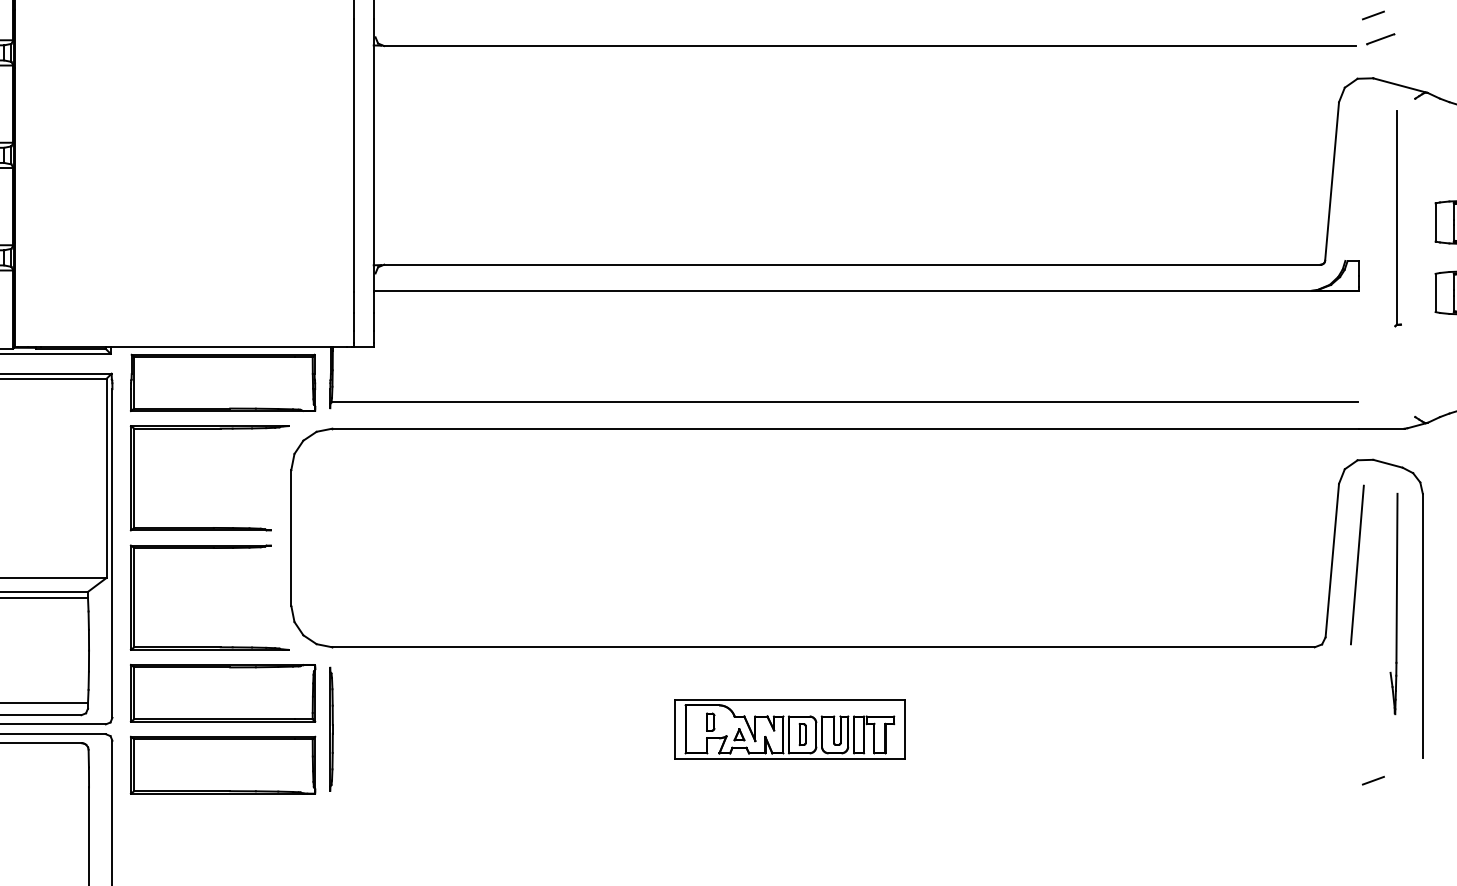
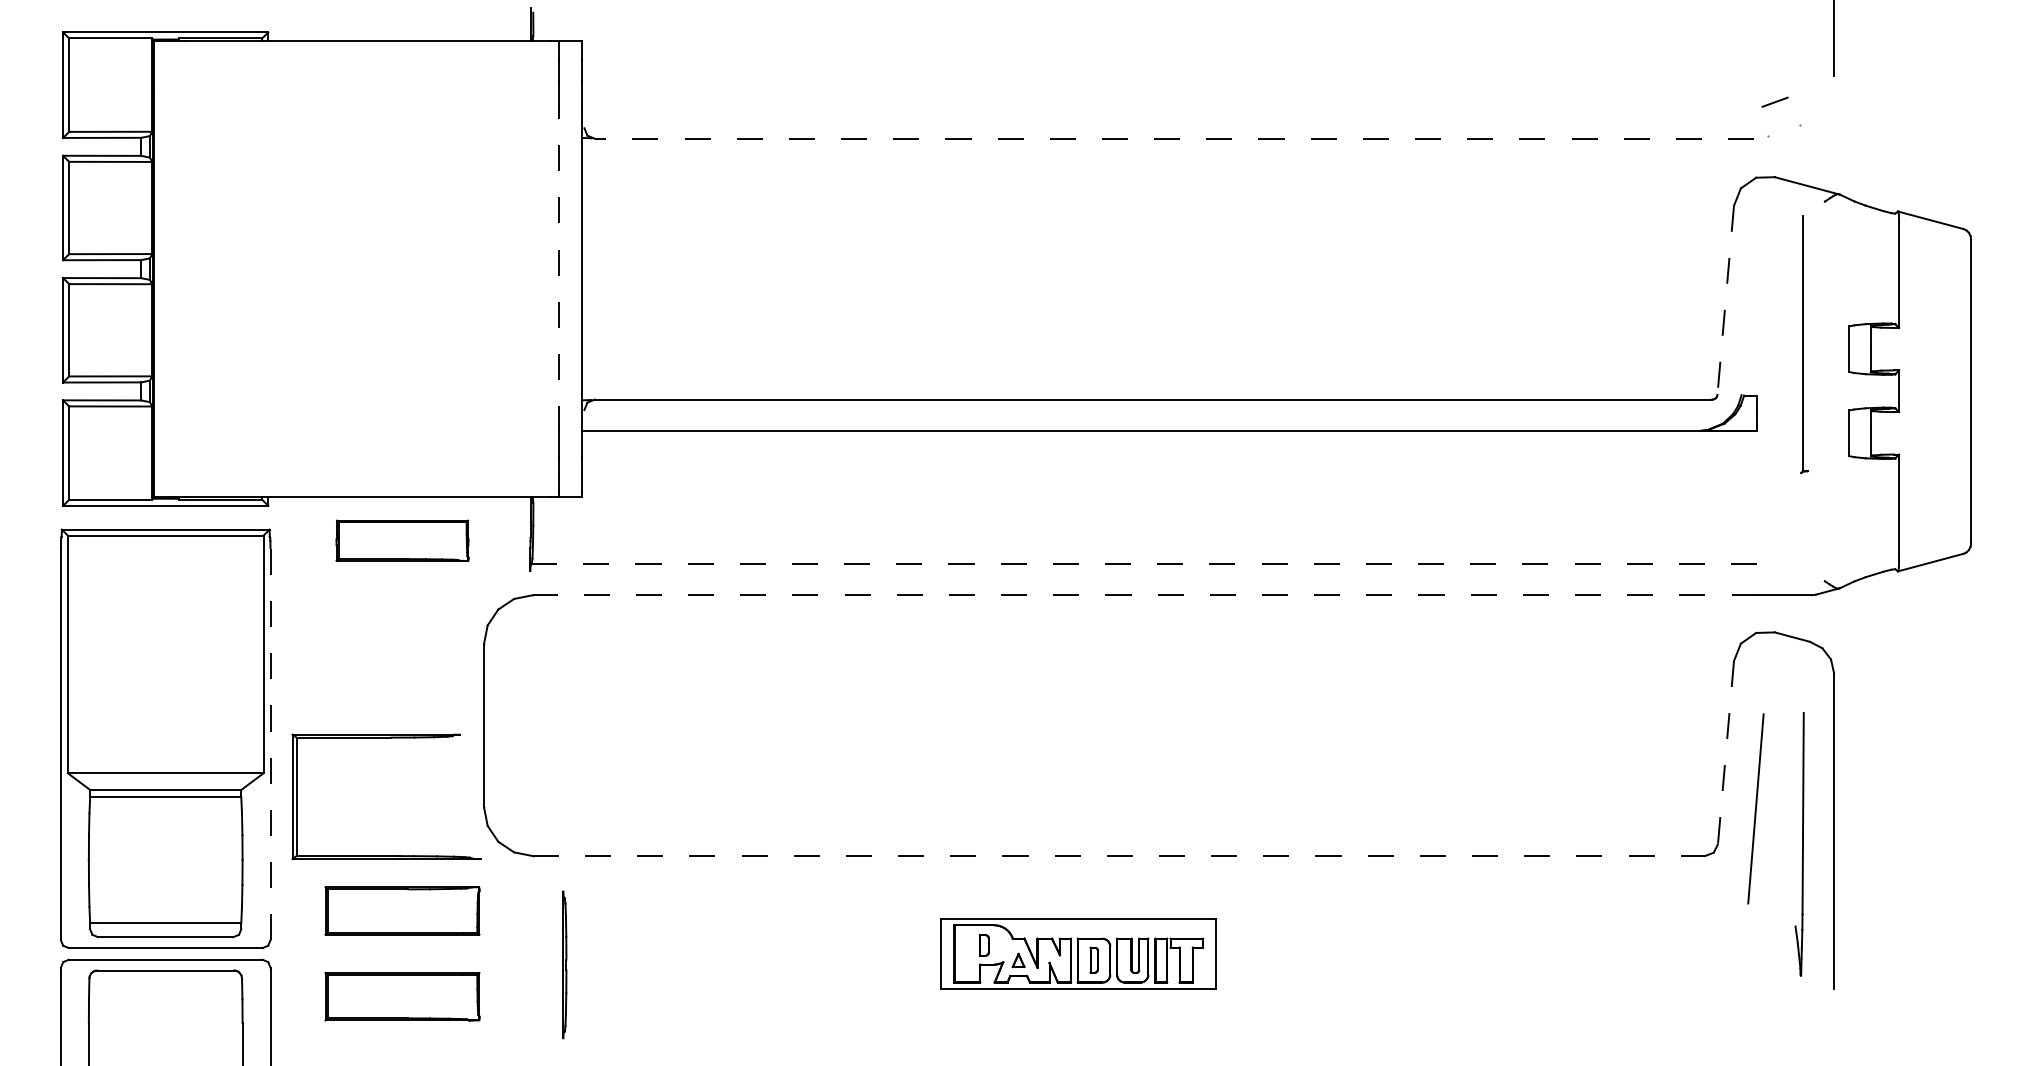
line: (1380, 39) -> (1783, 130), removed
line: (870, 45) -> (1174, 138), solid -> dashed
line: (353, 154) -> (558, 268), solid -> dashed
line: (1331, 181) -> (1725, 300), solid -> dashed
part: (223, 382) -> (402, 540), size x0.6
line: (844, 402) -> (1144, 563), solid -> dashed
line: (844, 428) -> (1144, 595), solid -> dashed
part: (213, 526) -> (390, 712), removed
line: (112, 552) -> (270, 743), solid -> dashed
line: (1331, 560) -> (1725, 752), solid -> dashed
line: (1357, 564) -> (1755, 808), moved
part: (1393, 604) -> (1799, 844), moved
line: (824, 647) -> (1119, 856), solid -> dashed
part: (223, 692) -> (402, 910), size x0.7
part: (331, 728) -> (564, 964), moved
part: (223, 764) -> (402, 996), size x0.7
line: (1372, 780) -> (1774, 1014), removed

